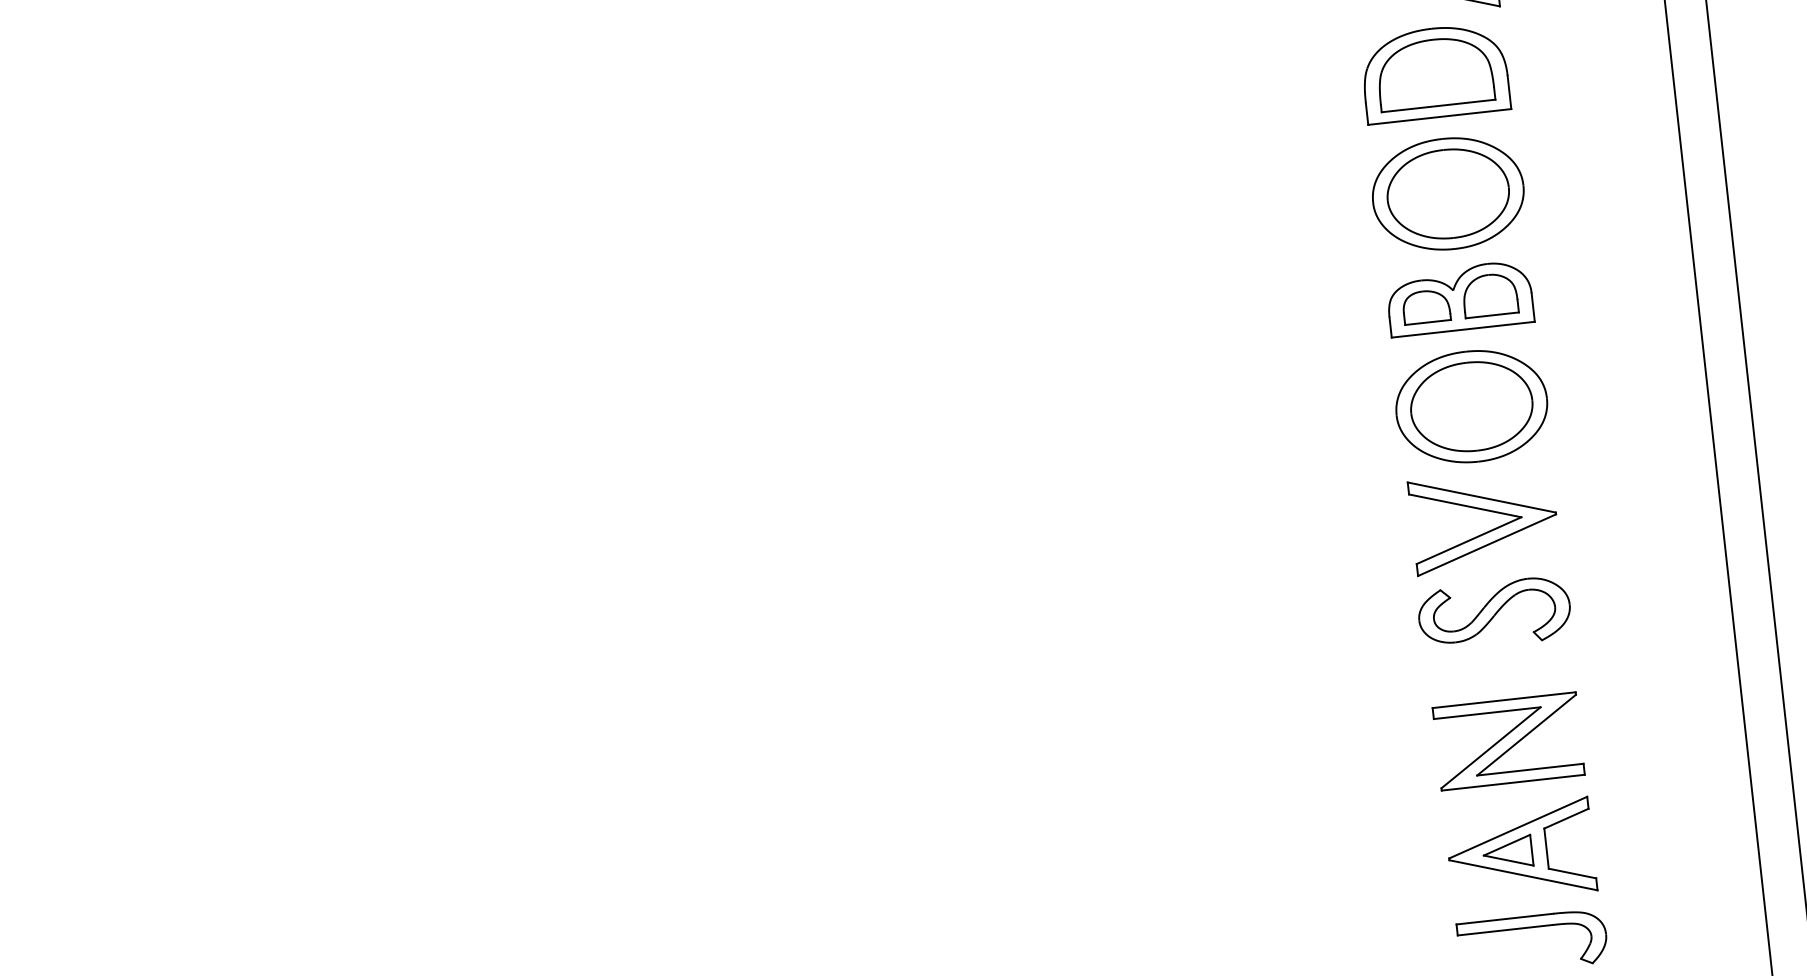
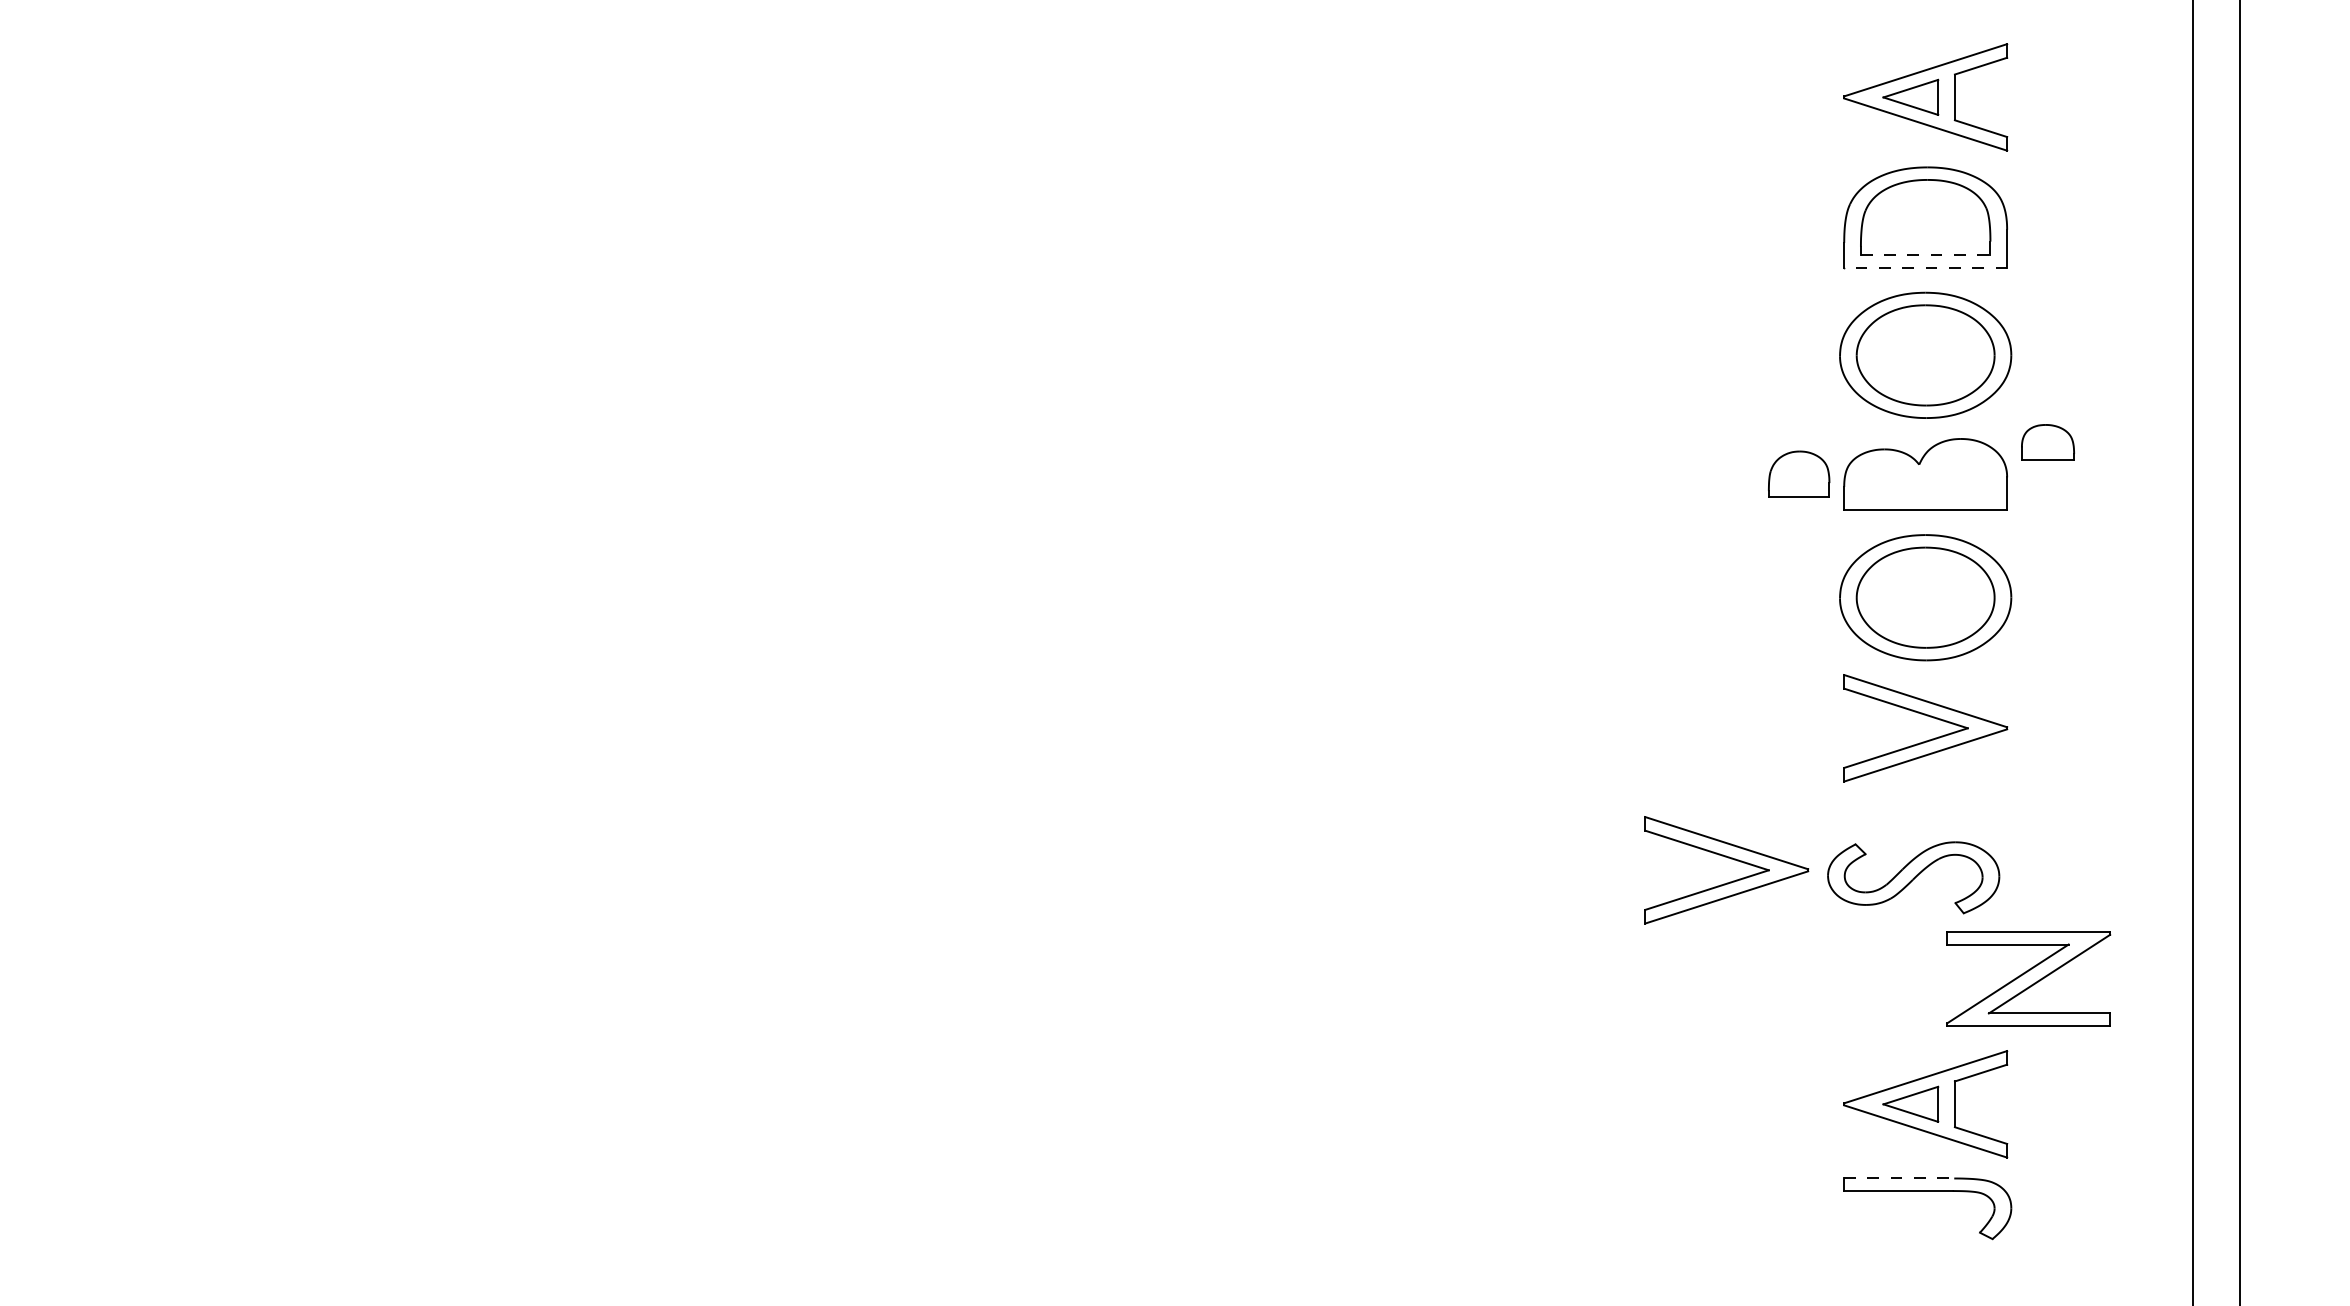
line: (1438, 106) -> (1925, 255), solid -> dashed
line: (1439, 116) -> (1925, 267), solid -> dashed
part: (1490, 294) -> (1799, 473), moved
part: (1425, 306) -> (2047, 442), moved
part: (1494, 613) -> (1913, 877), moved
part: (1327, 674) -> (1730, 881), added
part: (1508, 741) -> (2028, 978), moved
line: (1505, 919) -> (1899, 1178), solid -> dashed

